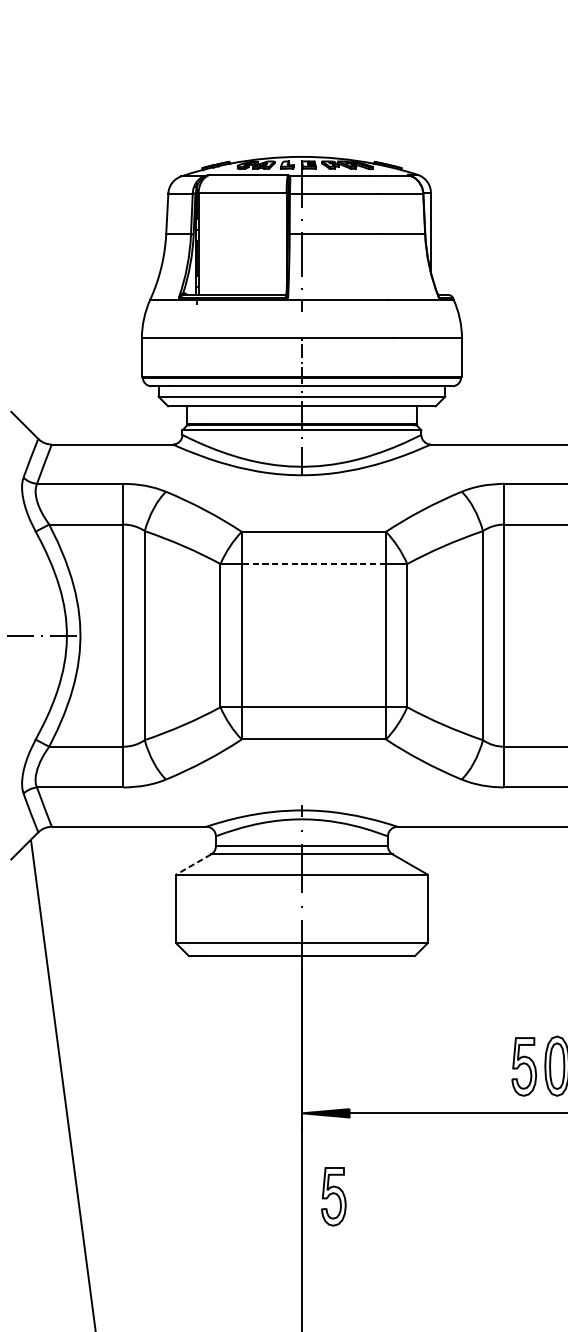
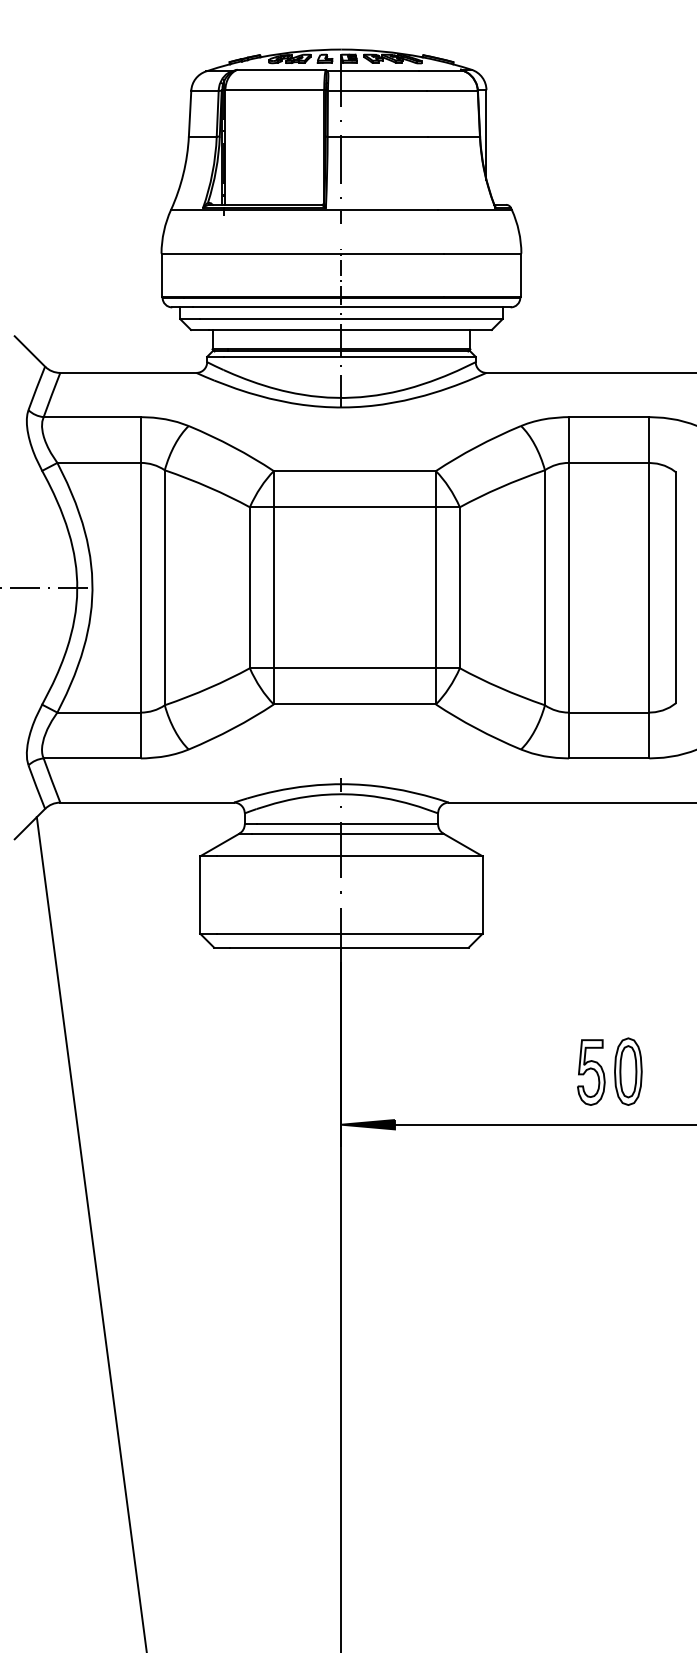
line: (313, 564) -> (354, 507), dashed -> solid
line: (193, 864) -> (219, 845), dashed -> solid
part: (334, 1196) -> (377, 1218), removed

